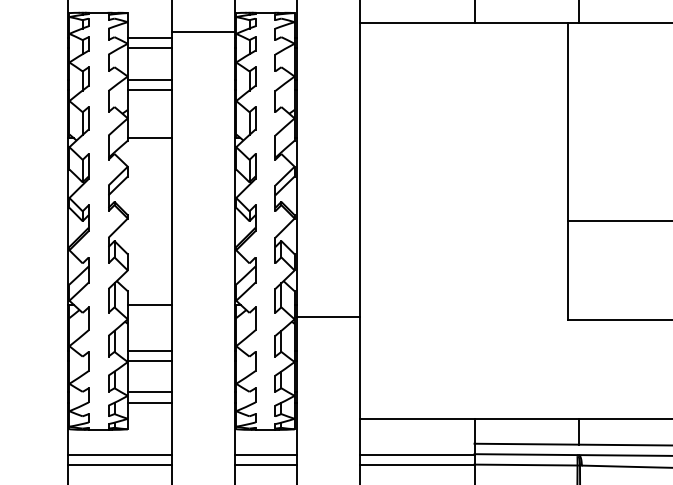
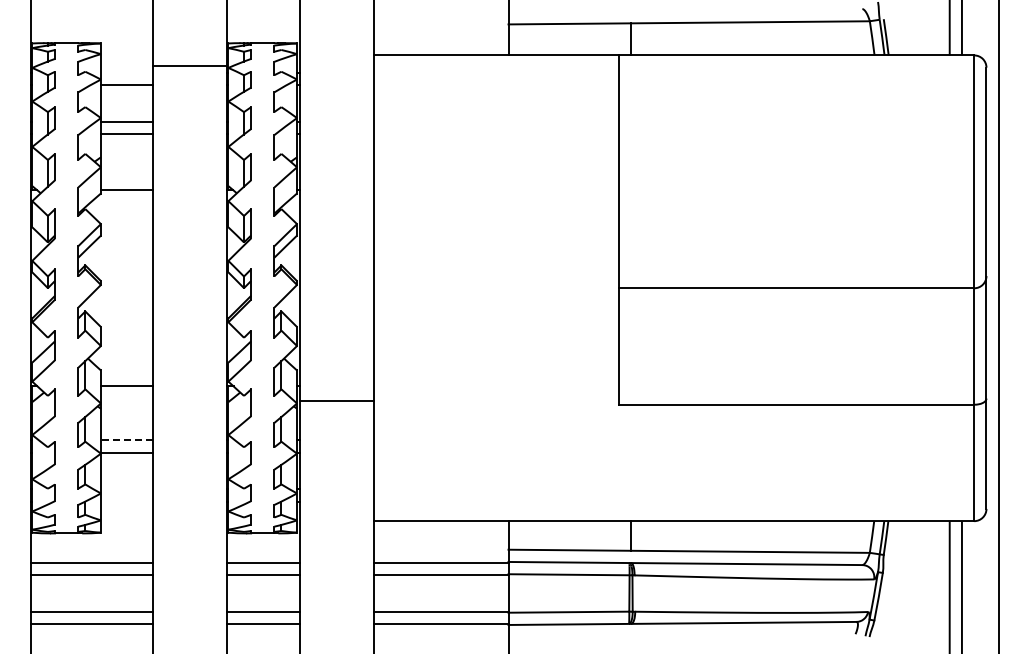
line: (149, 37) -> (126, 72), removed
line: (149, 350) -> (126, 440), solid -> dashed
line: (149, 392) -> (126, 489), removed
line: (149, 402) -> (126, 501), removed

